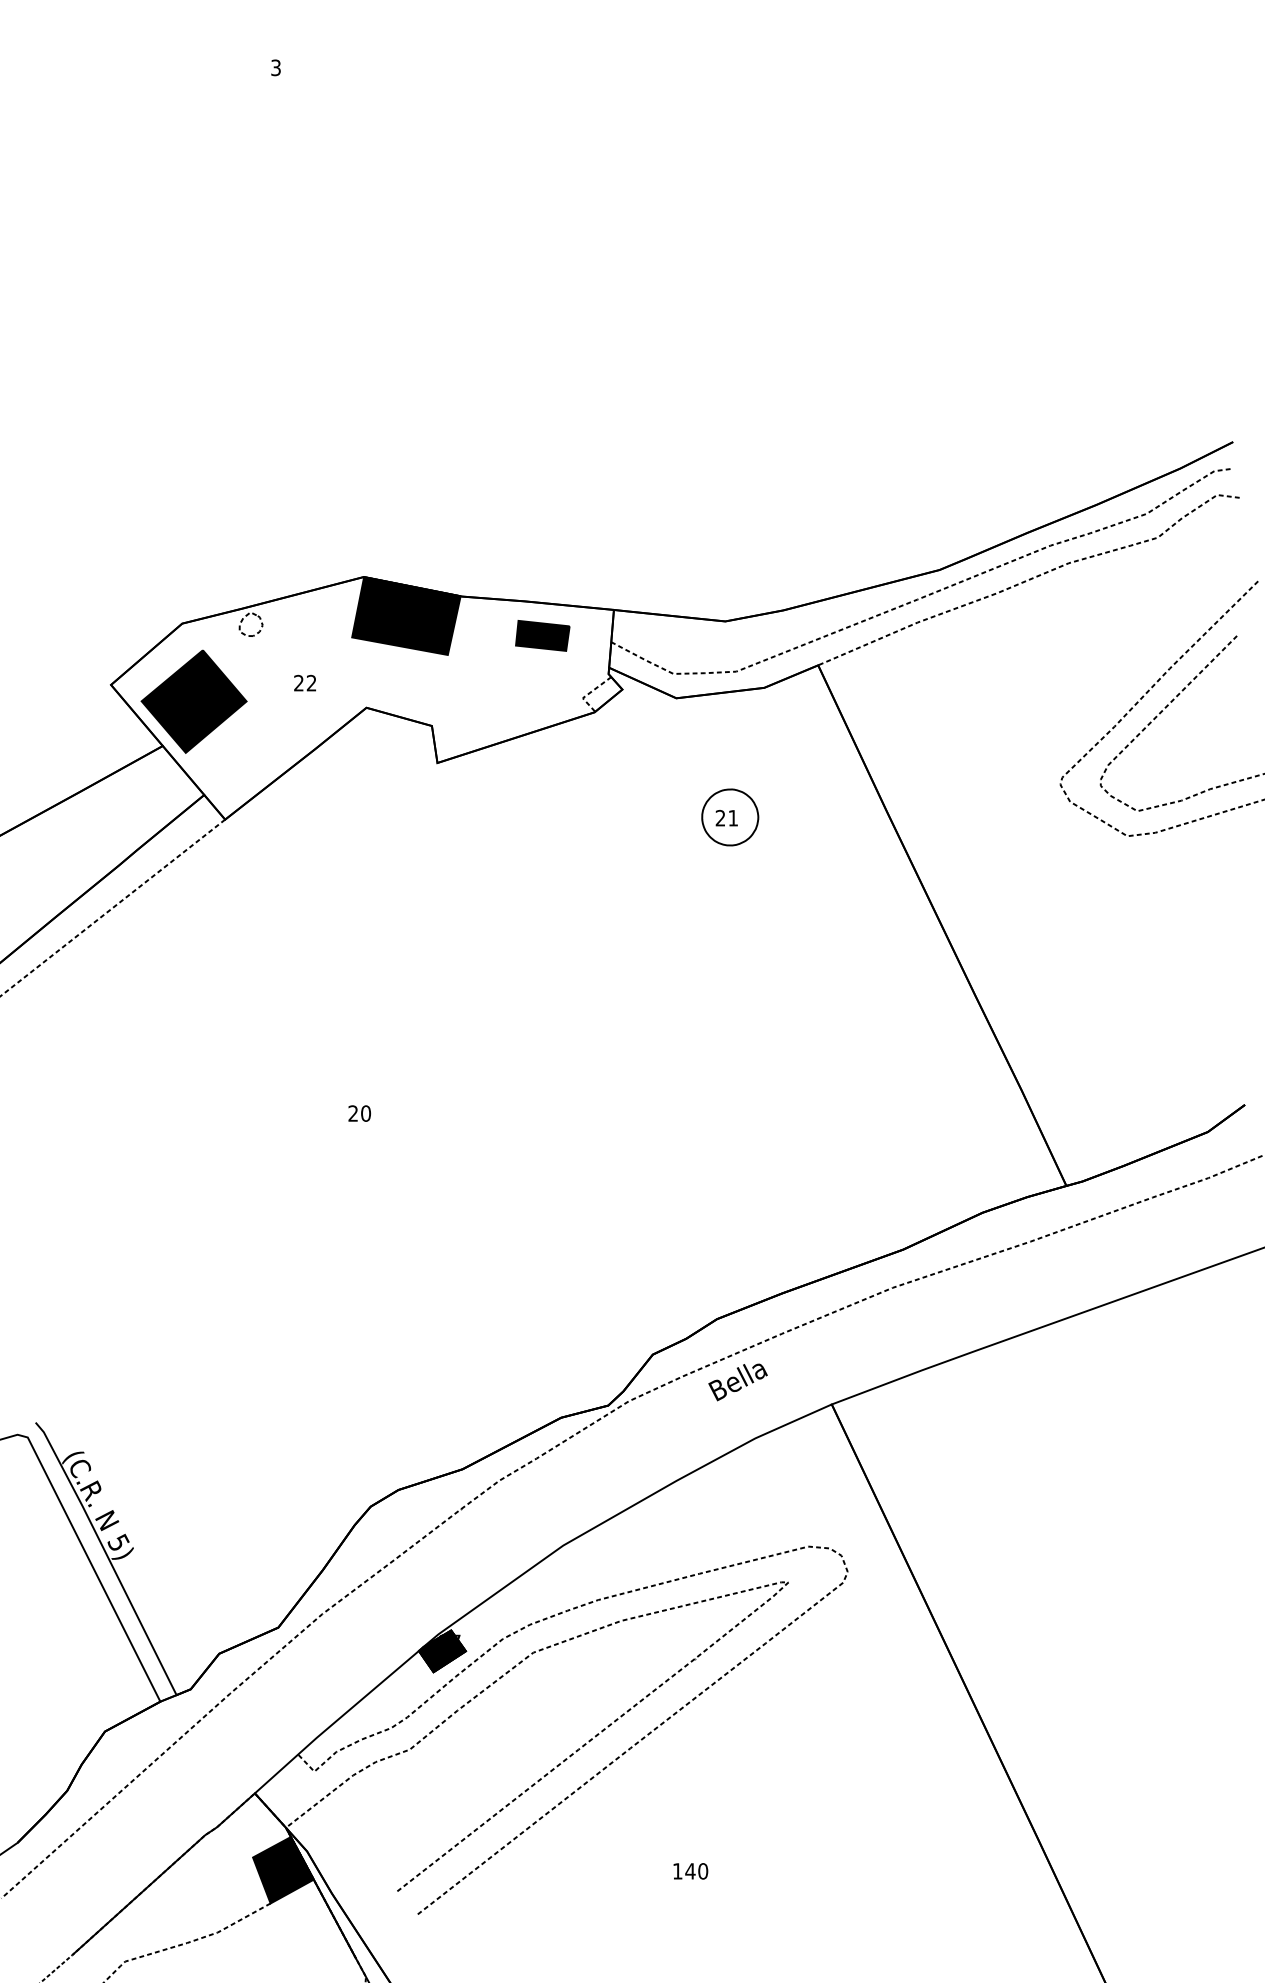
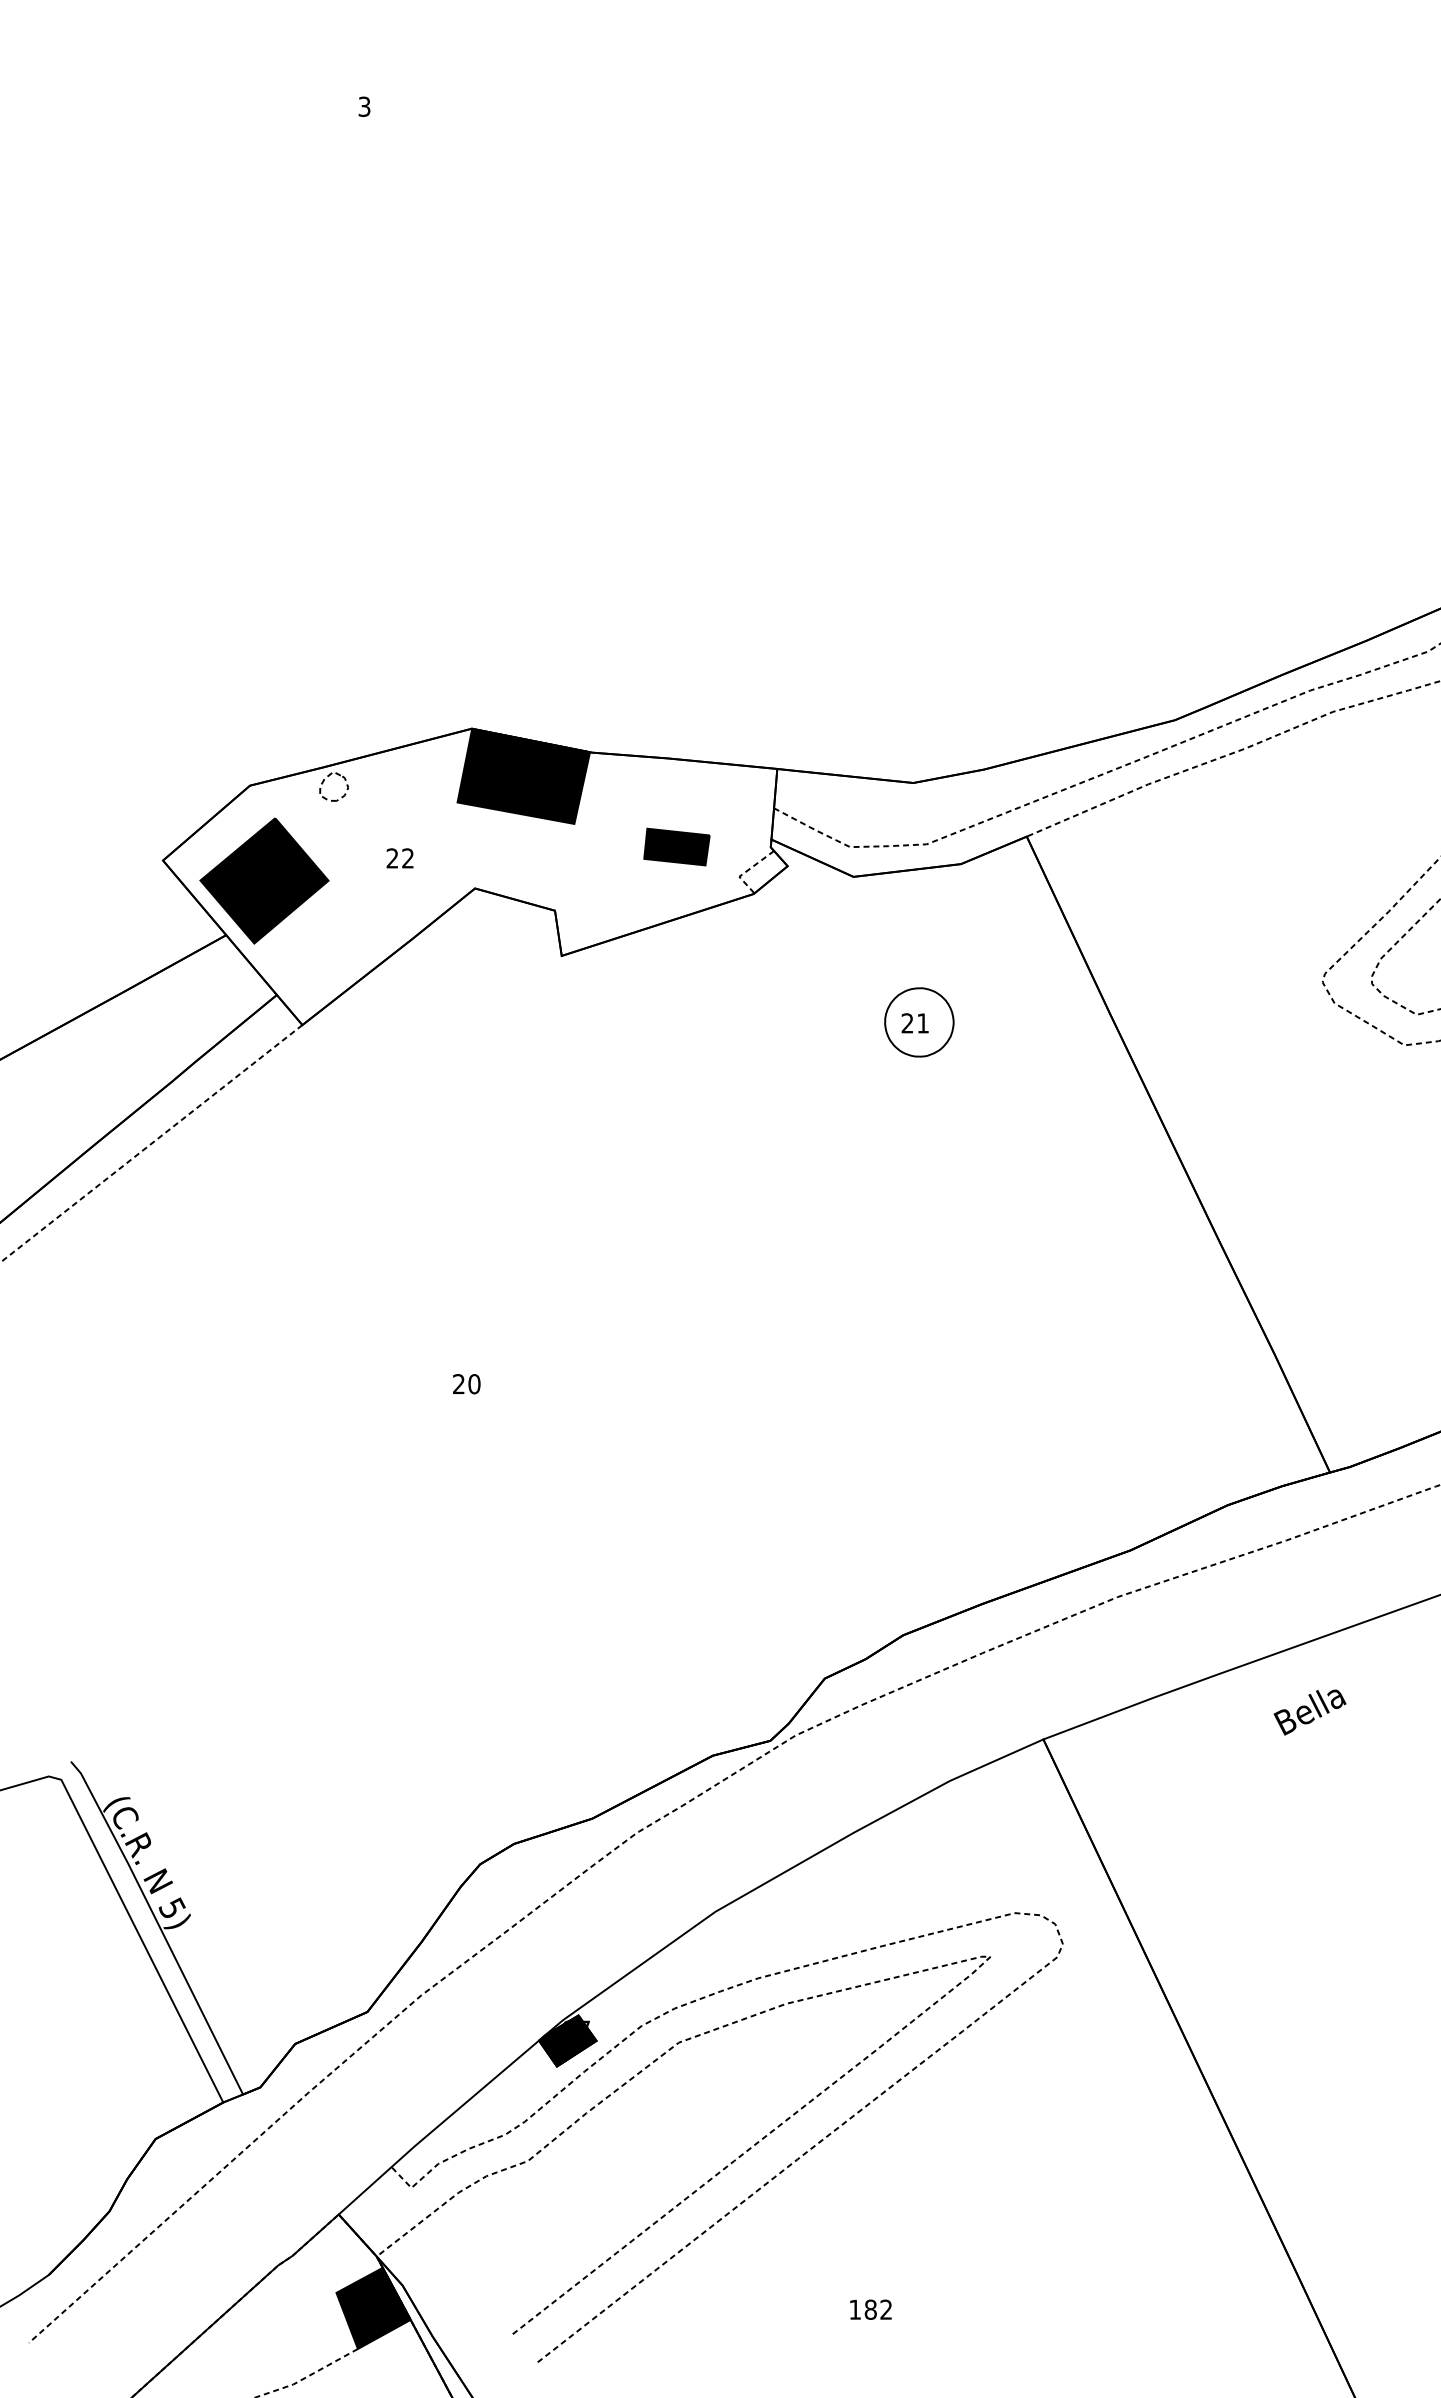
part: (542, 635) -> (676, 846), moved
text: (737, 1382) -> (1309, 1712), moved
text: (696, 1871) -> (878, 2309), 140 -> 182

